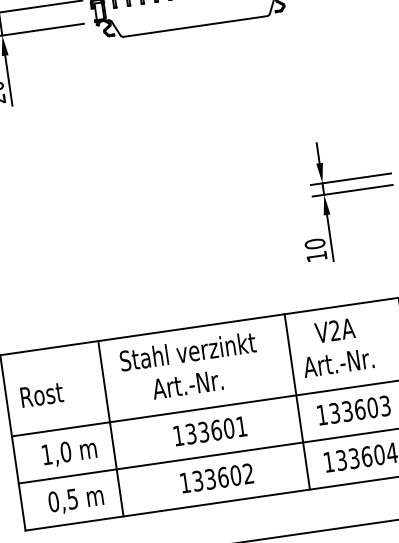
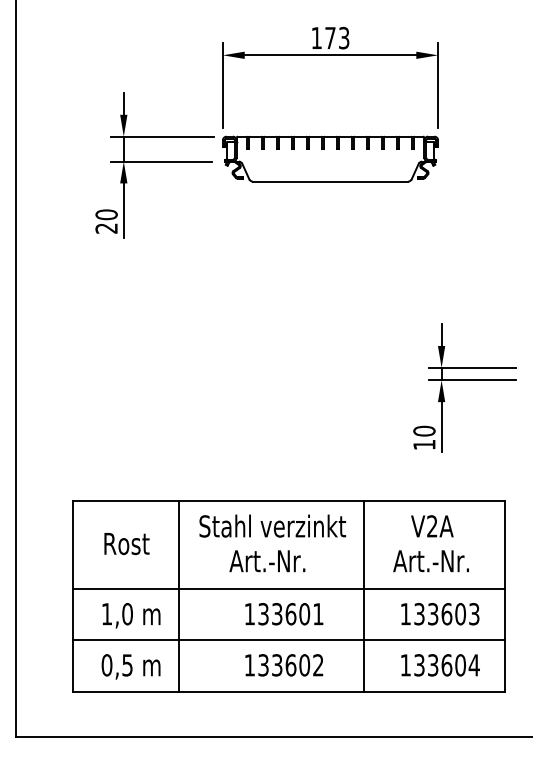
text: (41, 395) -> (126, 544), moved
line: (297, 402) -> (364, 596), moved

